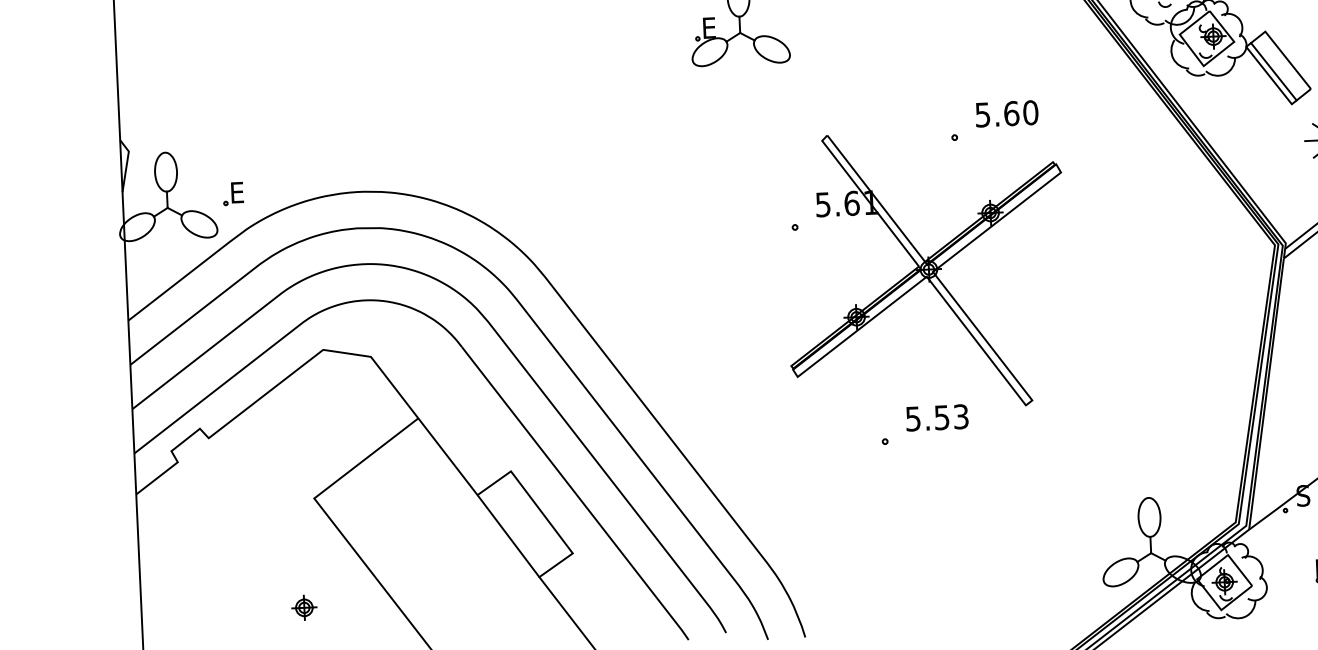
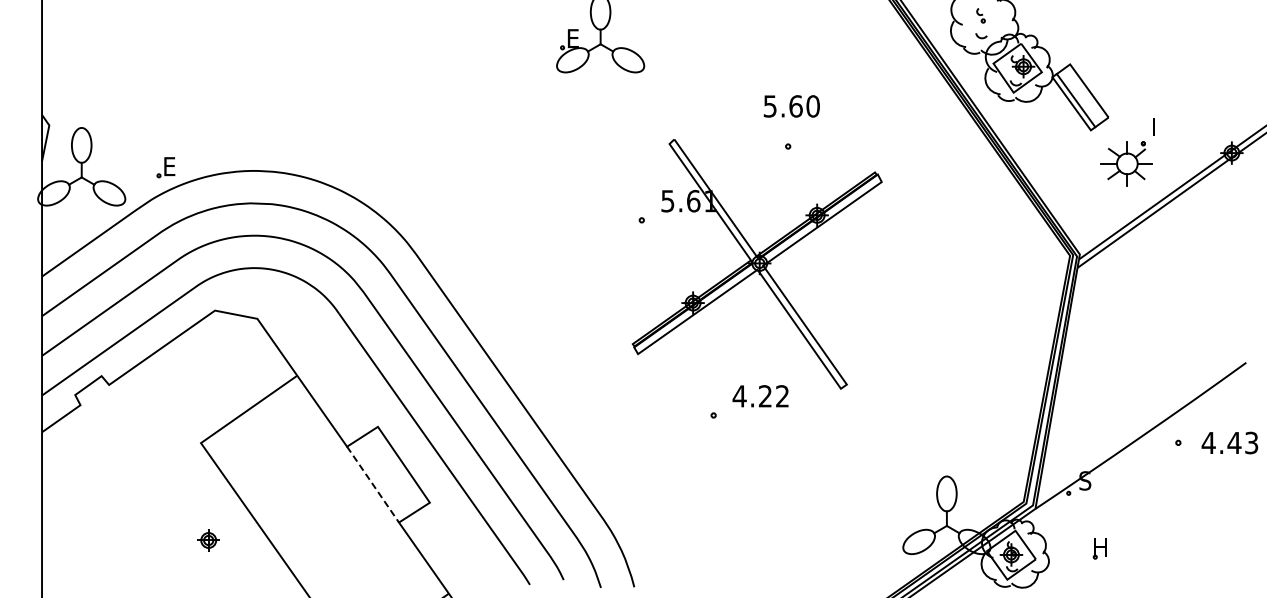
text: (1006, 113) -> (791, 106), moved
part: (232, 193) -> (165, 167), moved
text: (936, 418) -> (760, 396), 5.53 -> 4.22
line: (508, 535) -> (373, 484), solid -> dashed
part: (304, 607) -> (208, 540), moved

